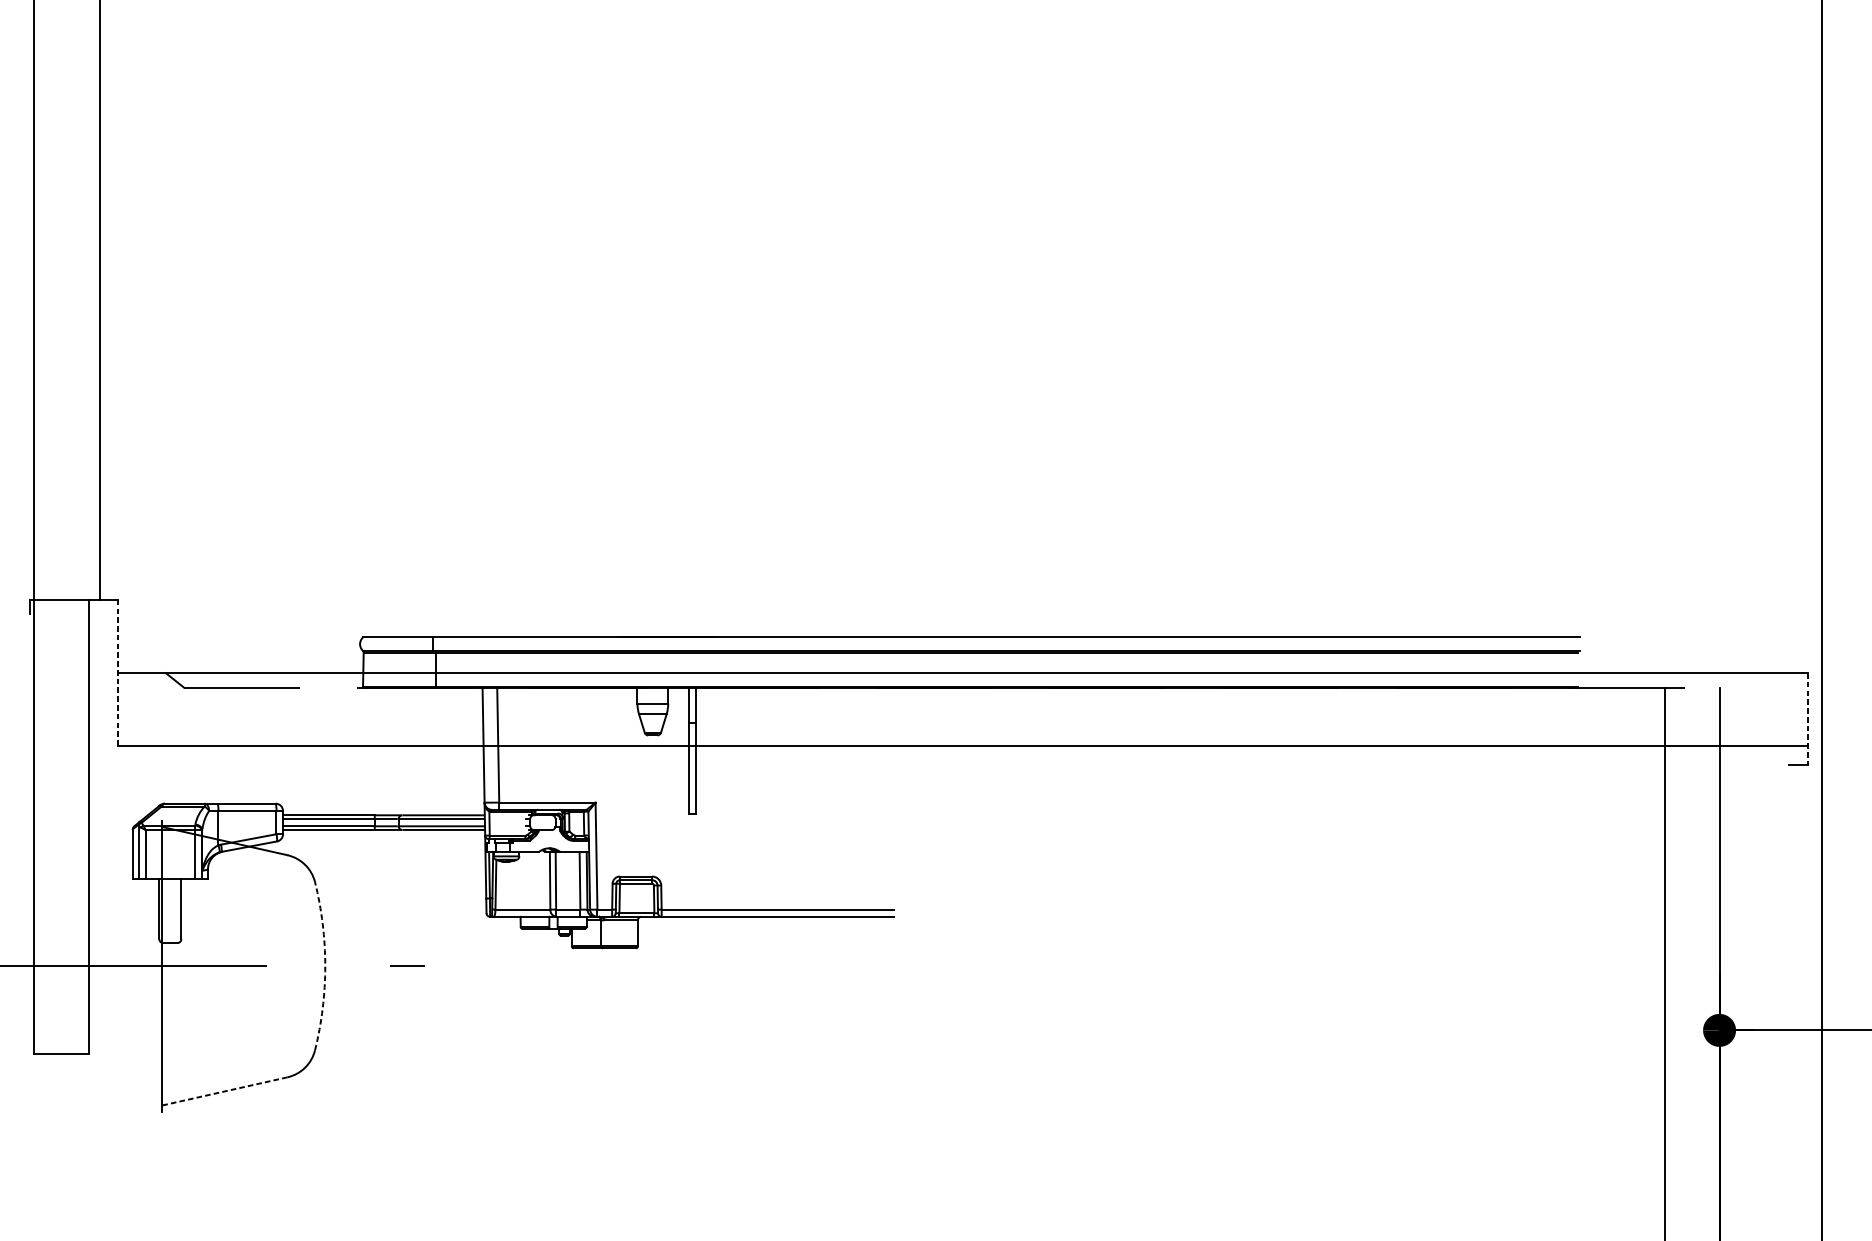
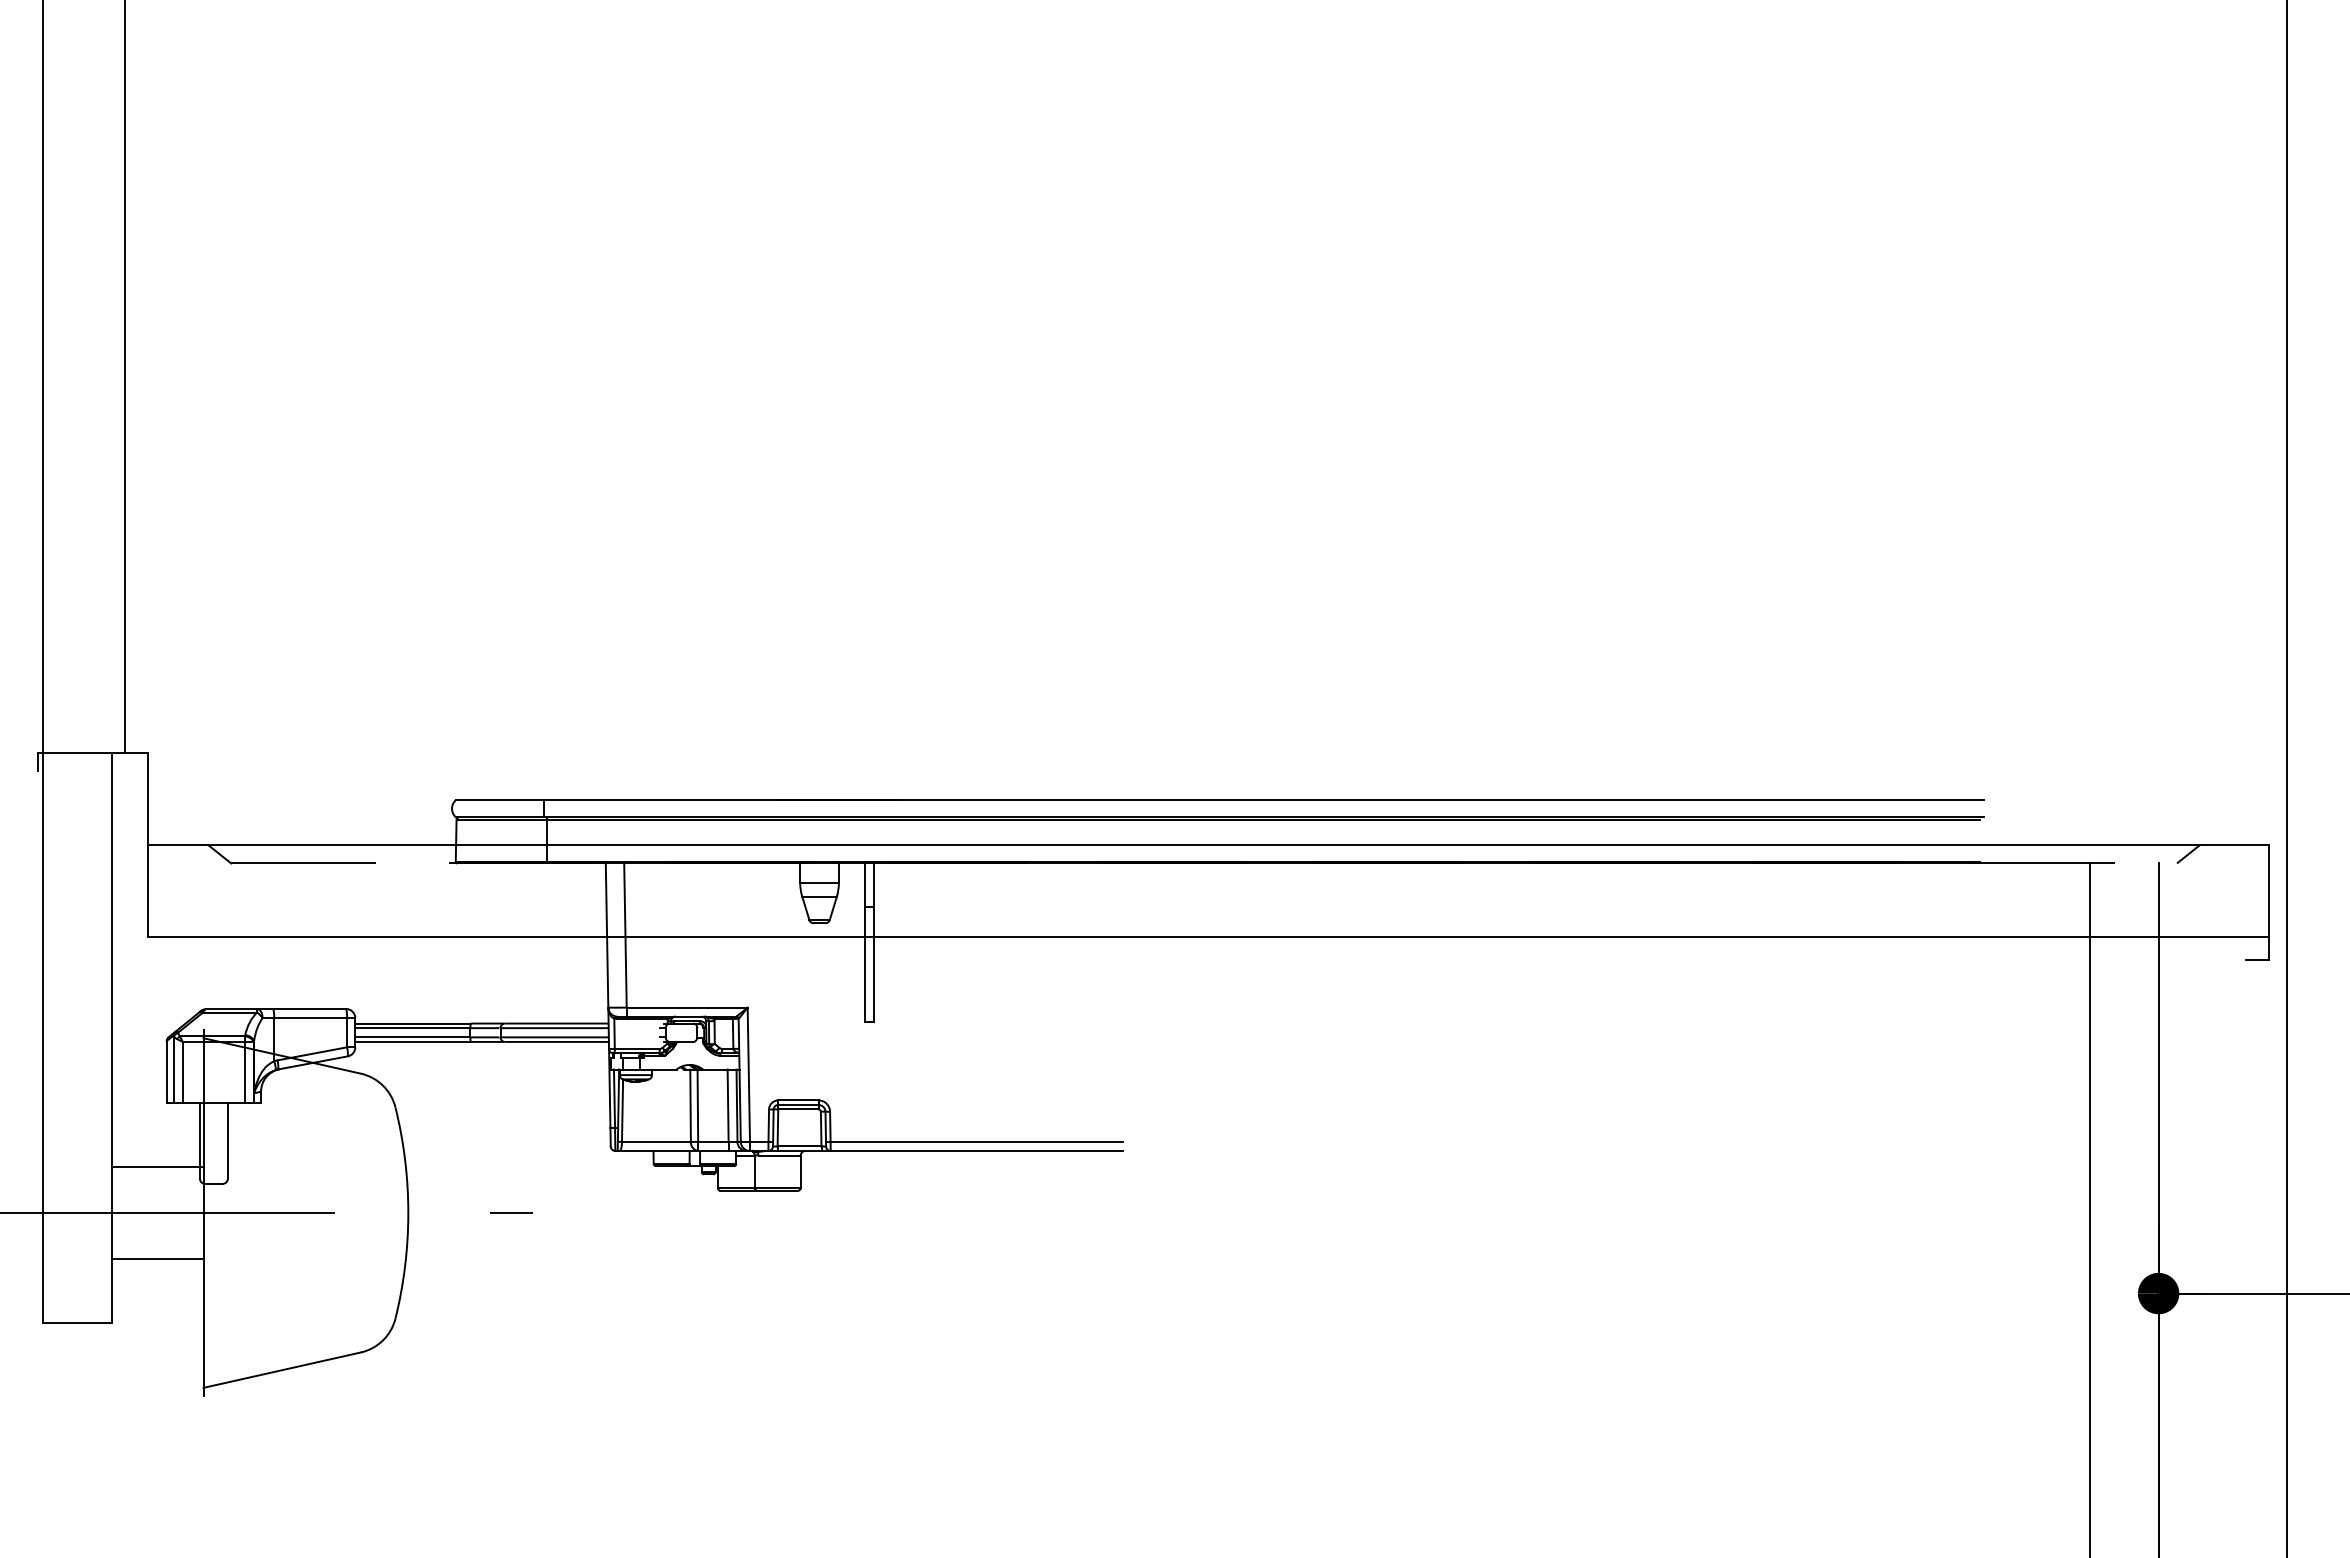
line: (118, 673) -> (148, 845), dashed -> solid
line: (1743, 680) -> (2188, 854), added
line: (1807, 719) -> (2269, 903), dashed -> solid
line: (125, 929) -> (157, 1167), added
arc: (325, 966) -> (408, 1213), dashed -> solid
line: (125, 1003) -> (157, 1259), added
line: (225, 1091) -> (282, 1370), dashed -> solid

